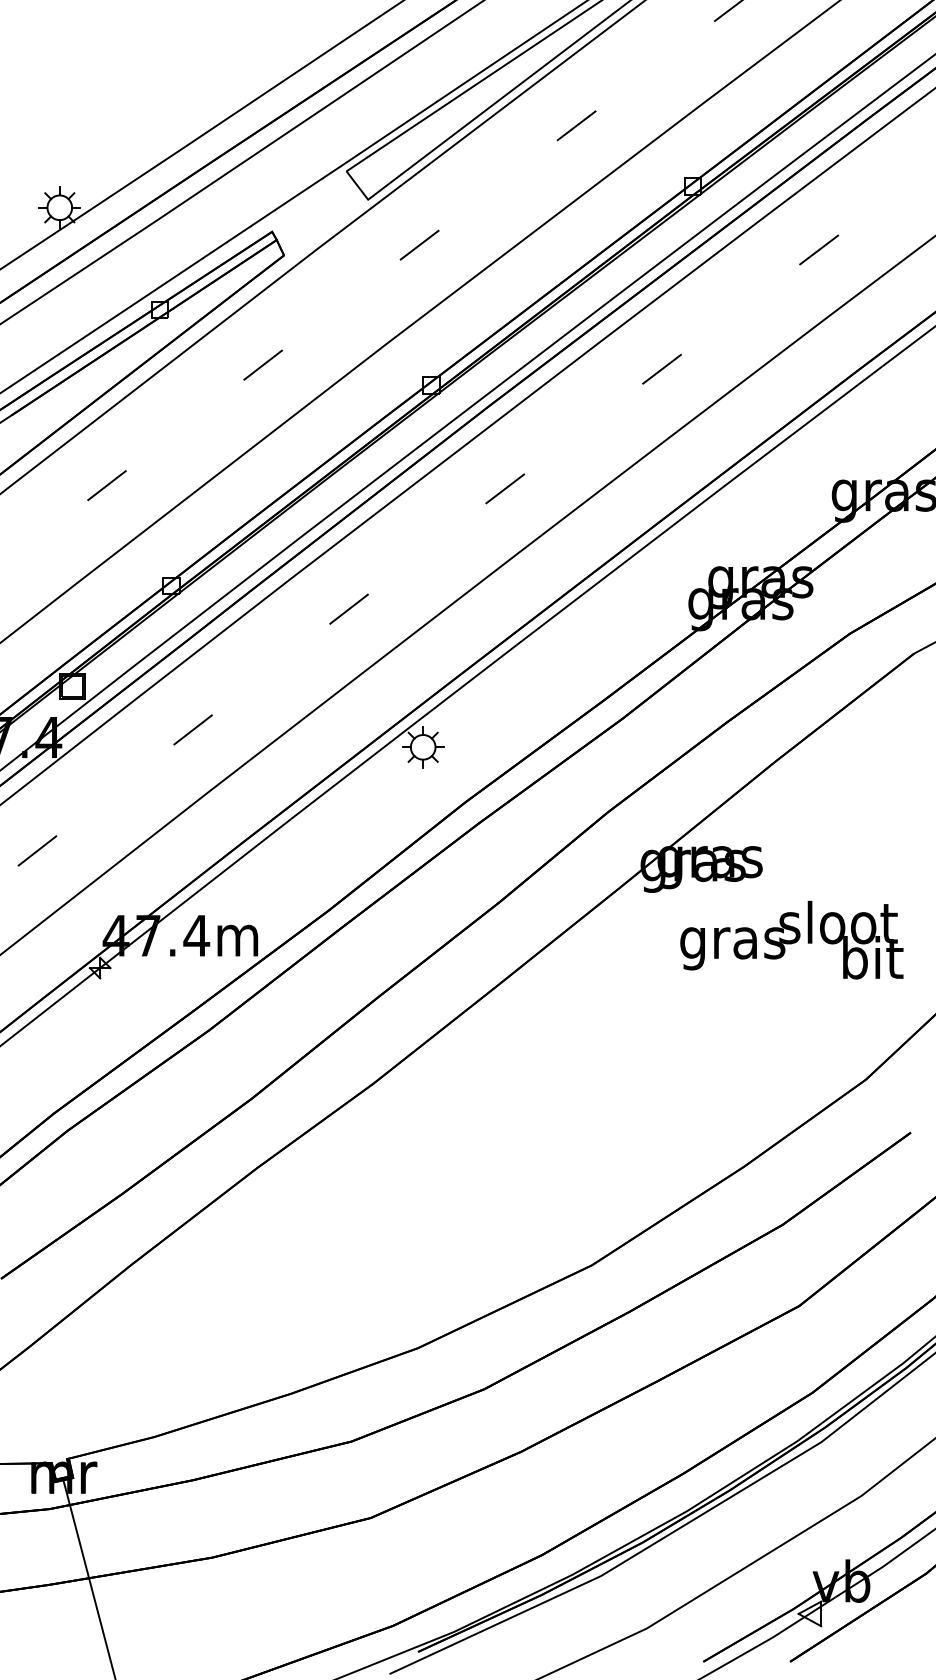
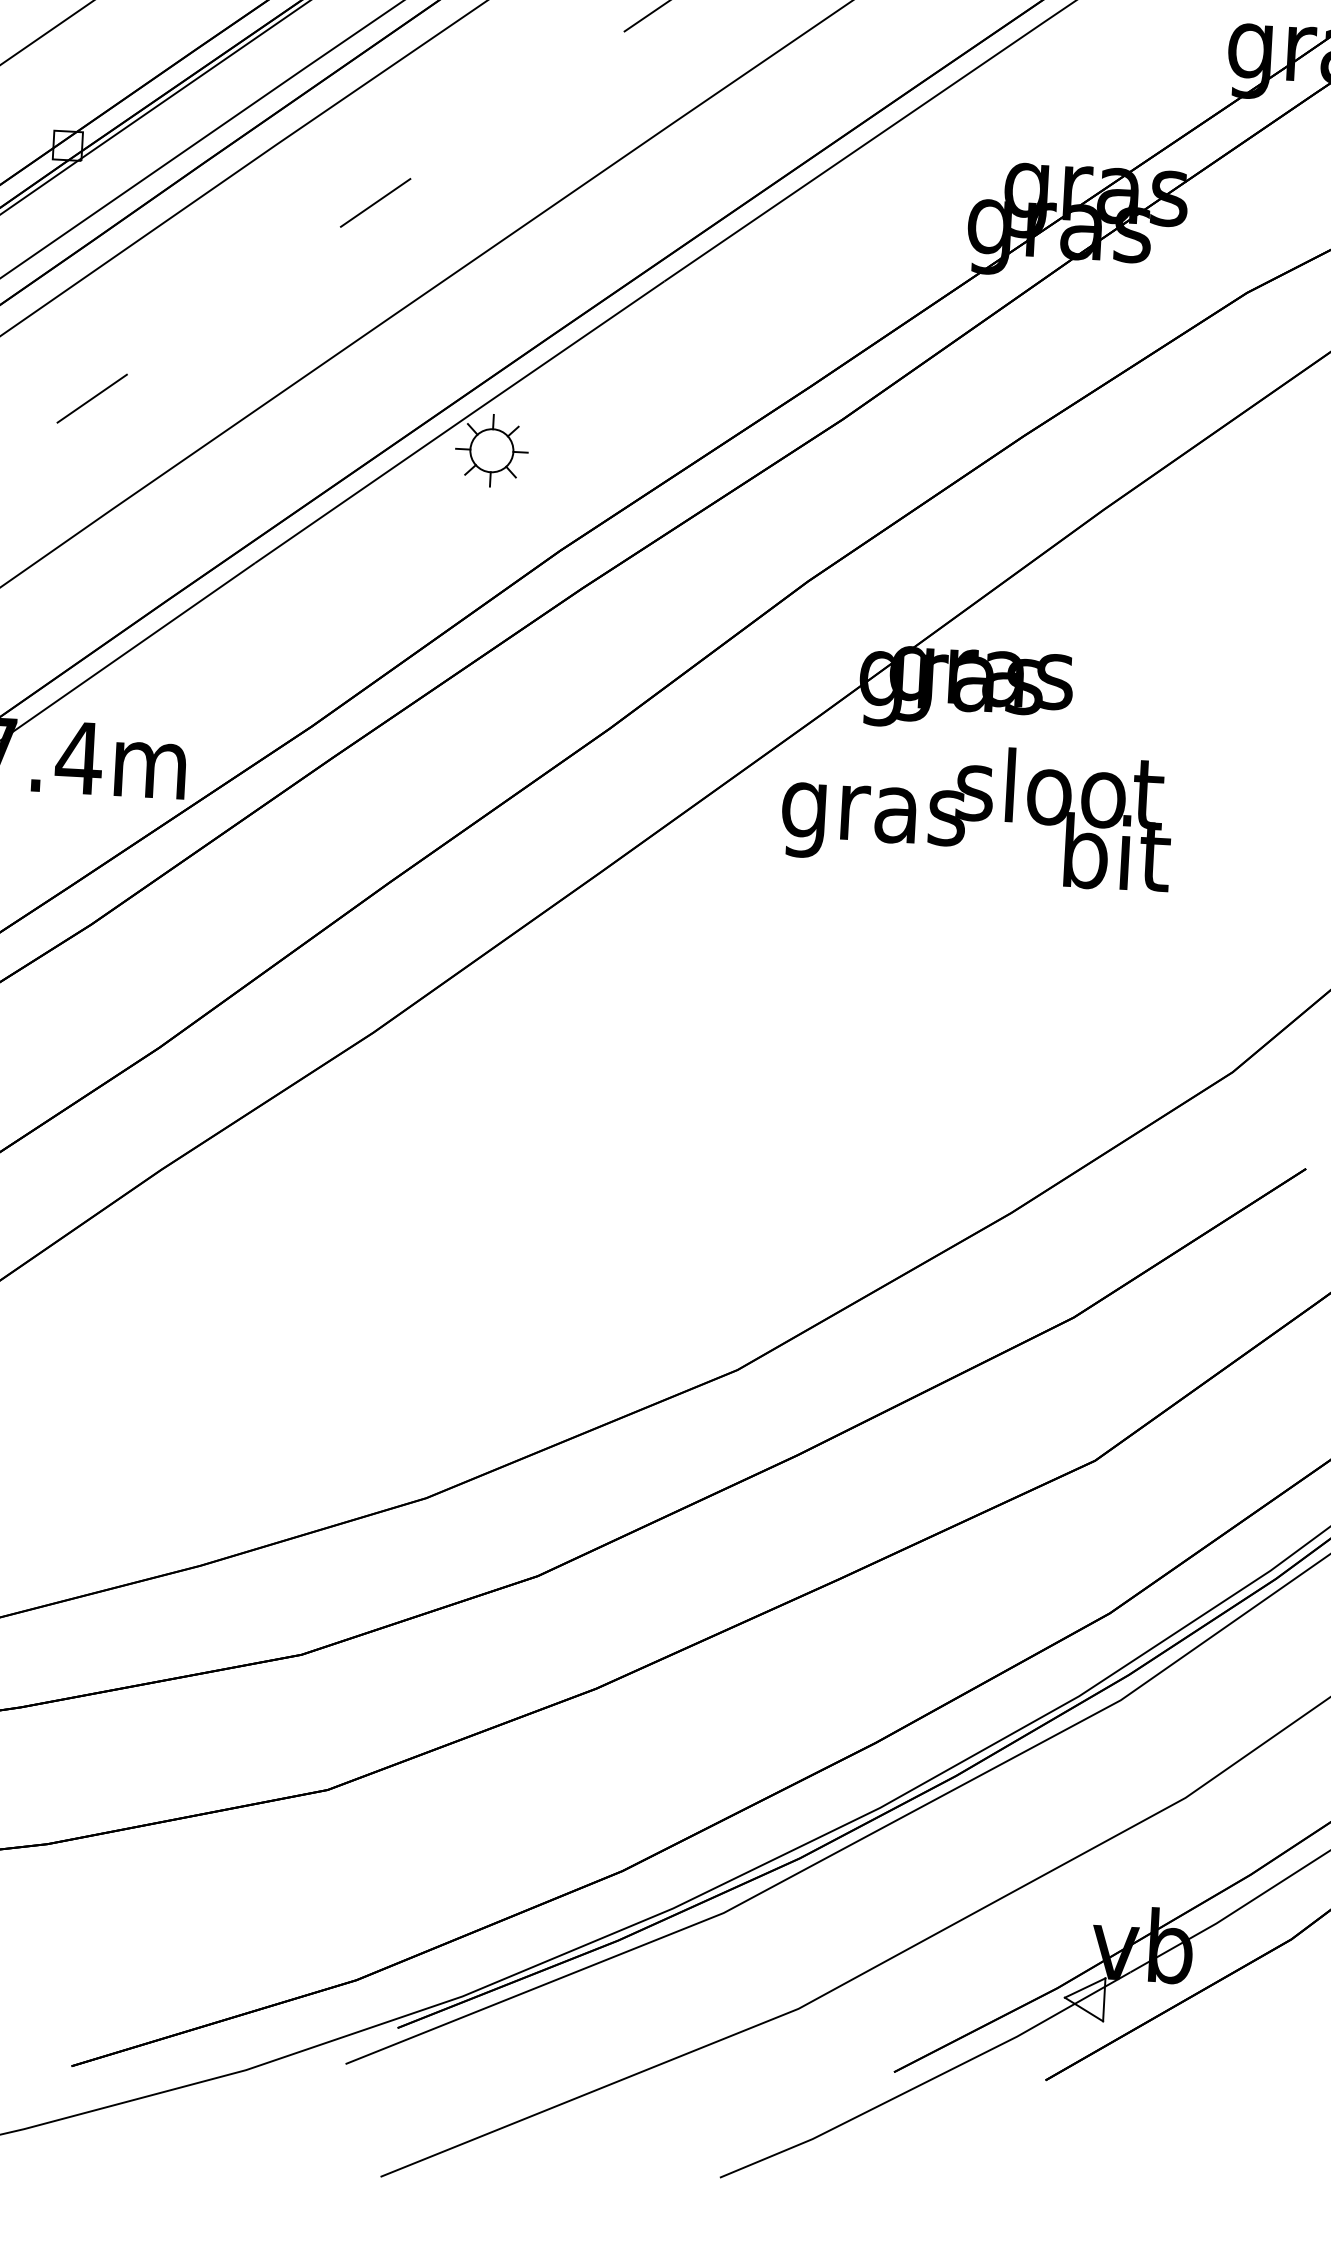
text: (791, 939) -> (976, 813), moved

